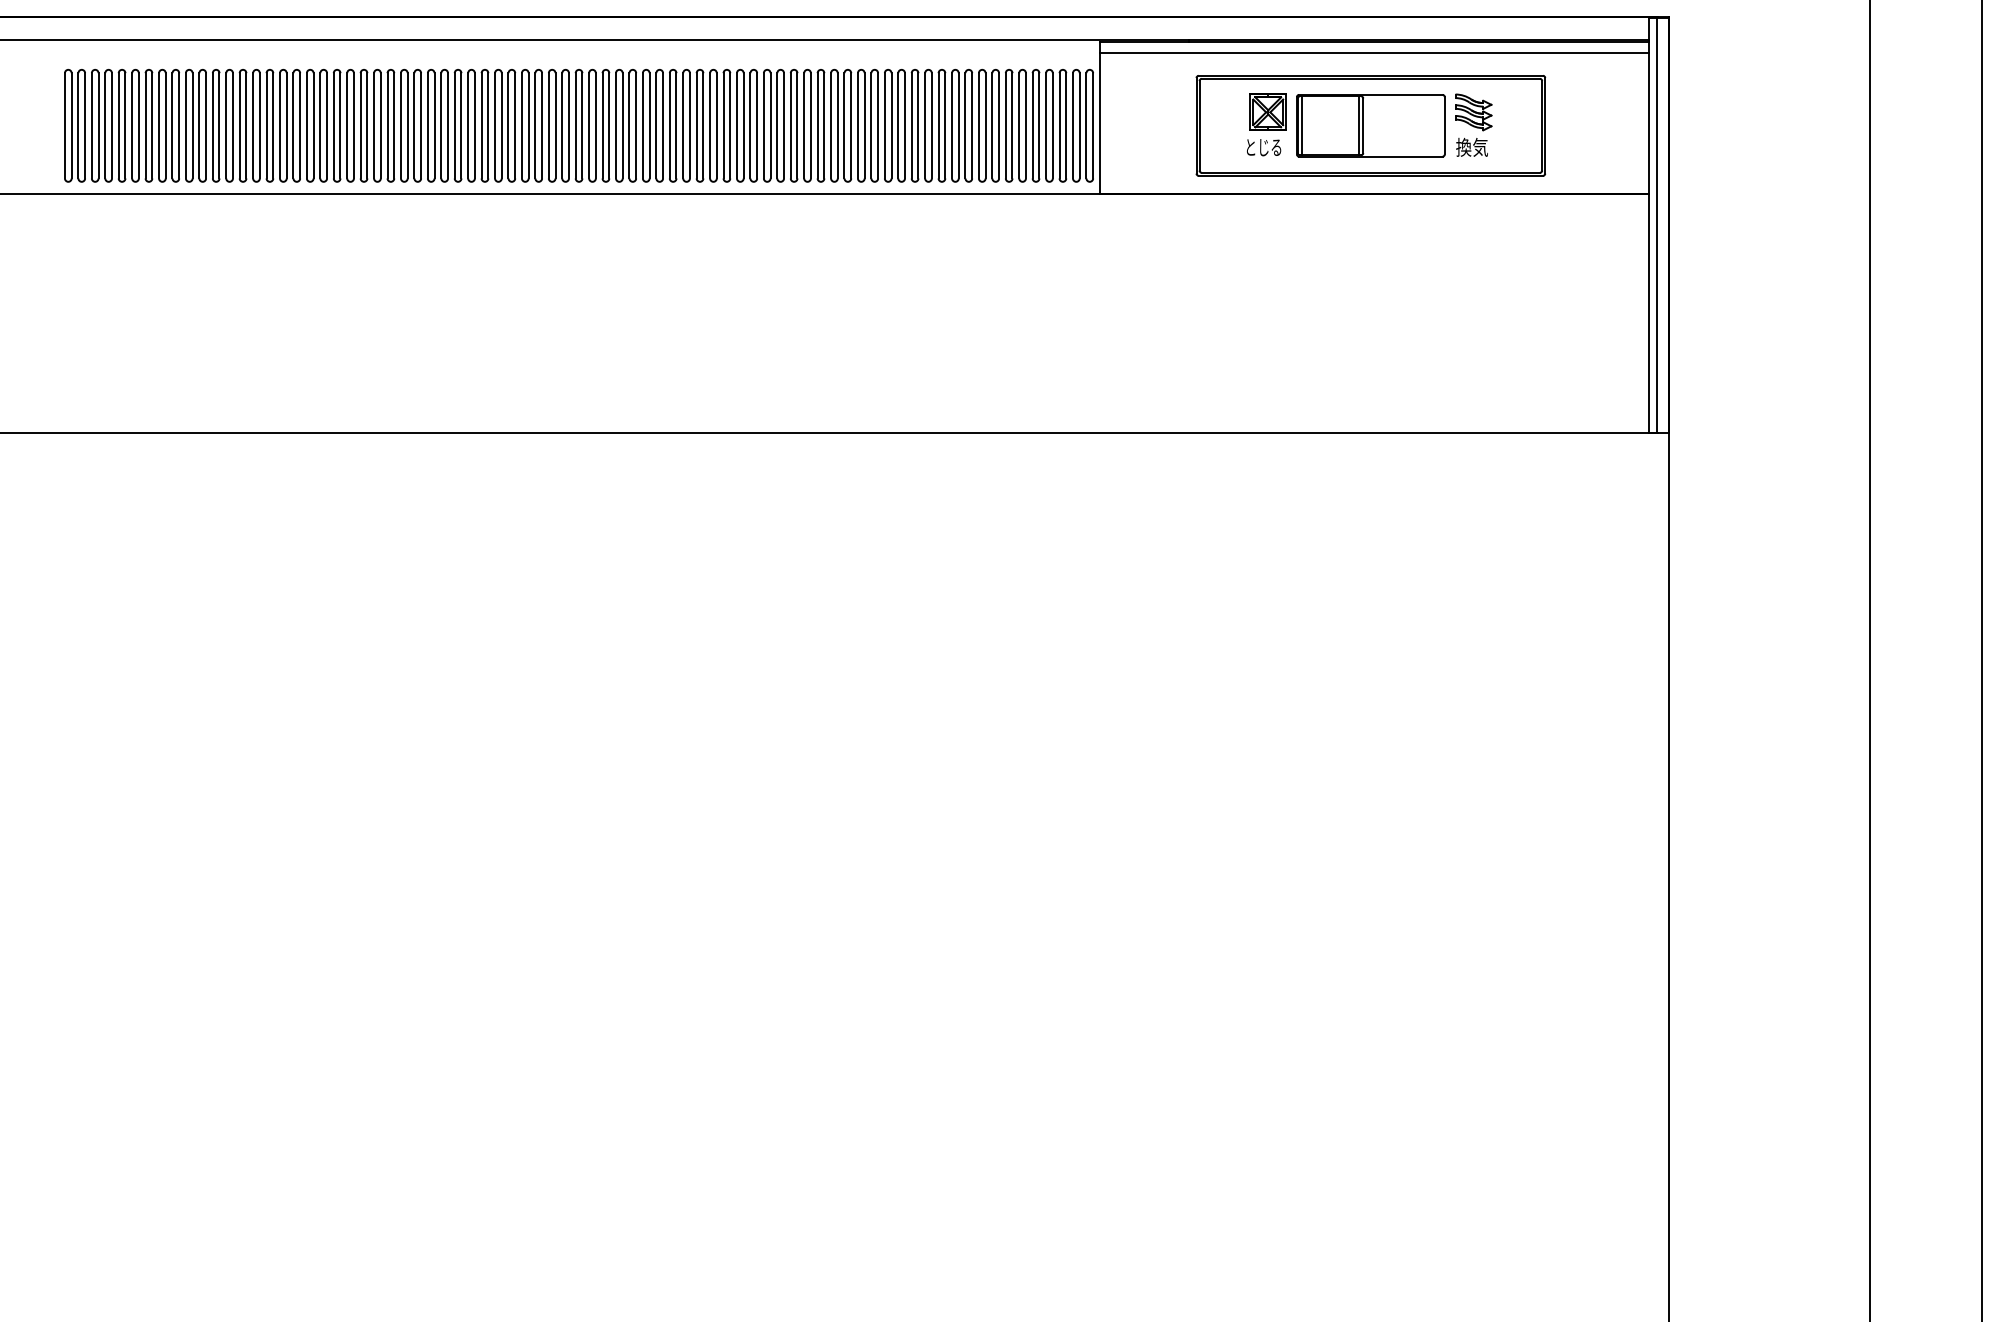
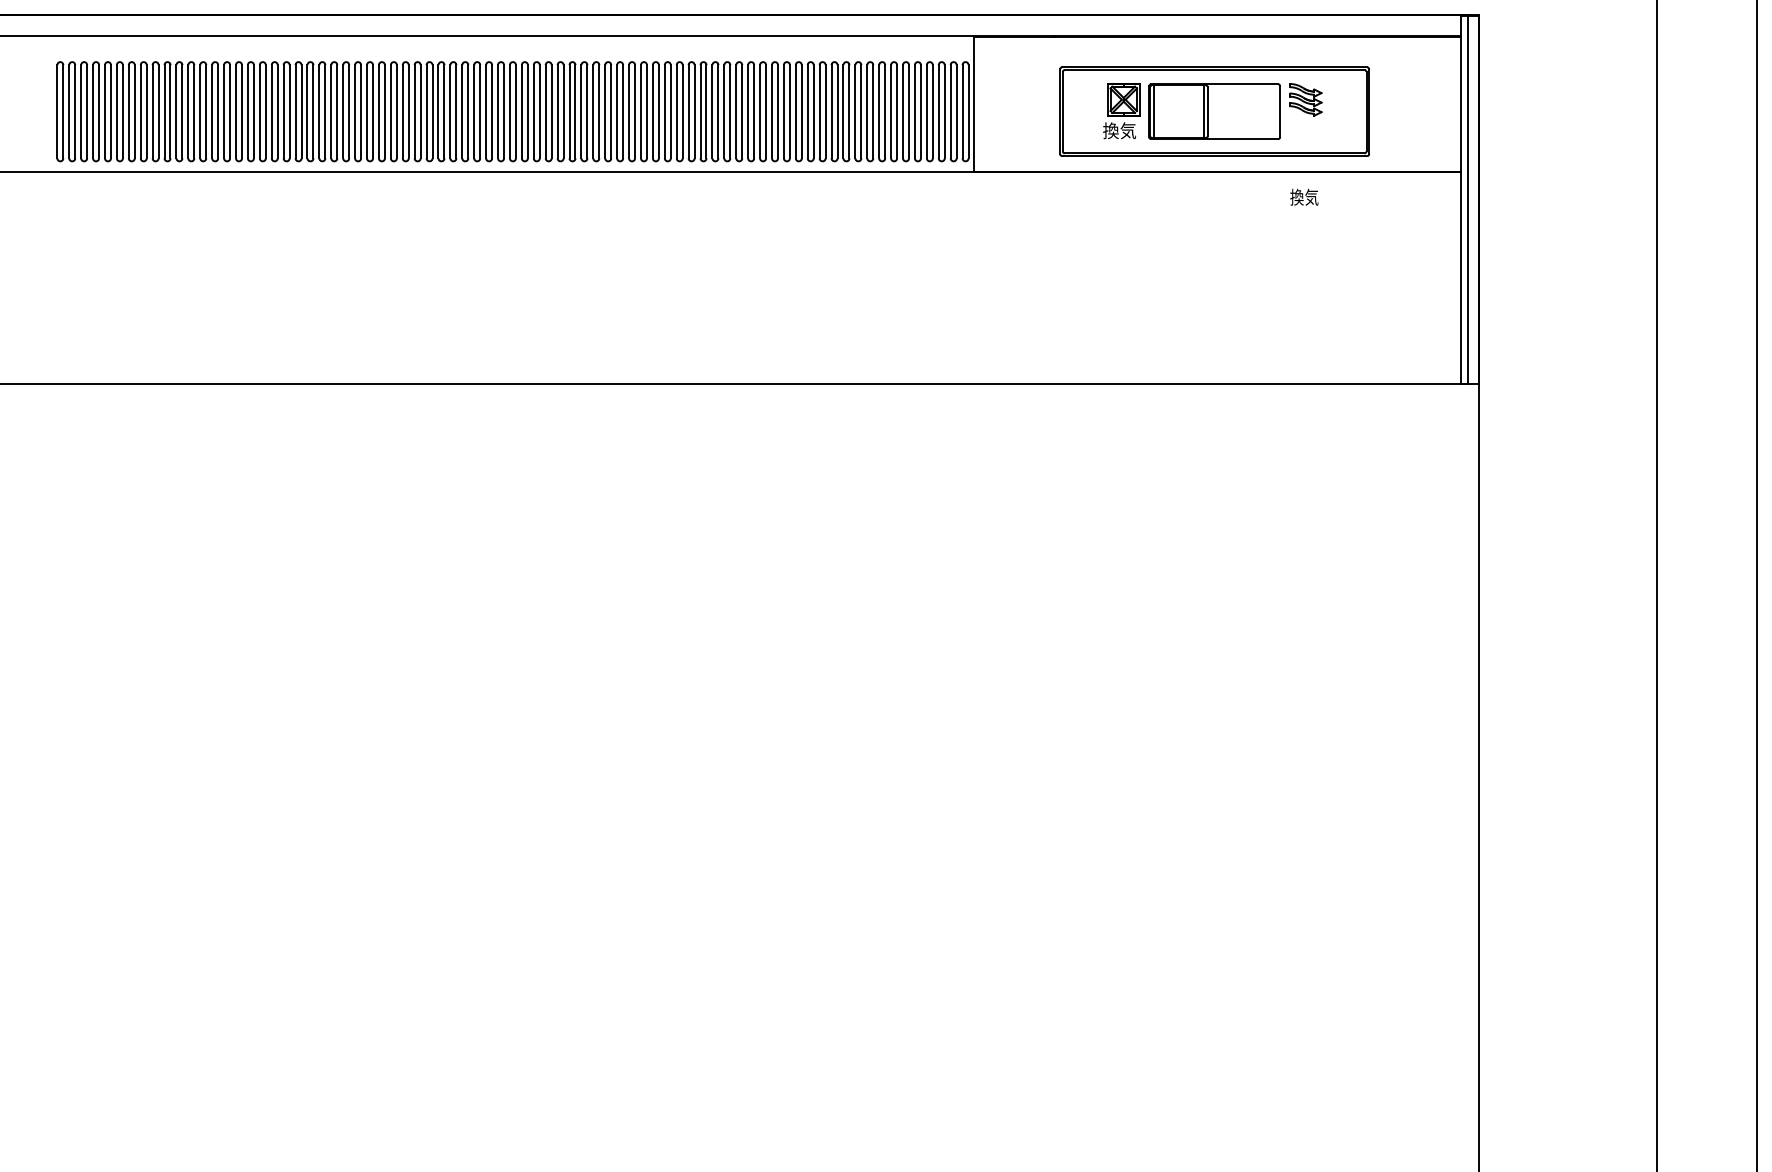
line: (1373, 53) -> (1216, 47), removed
text: (1263, 146) -> (1119, 130), とじる -> 換気
text: (1471, 147) -> (1303, 197), moved

